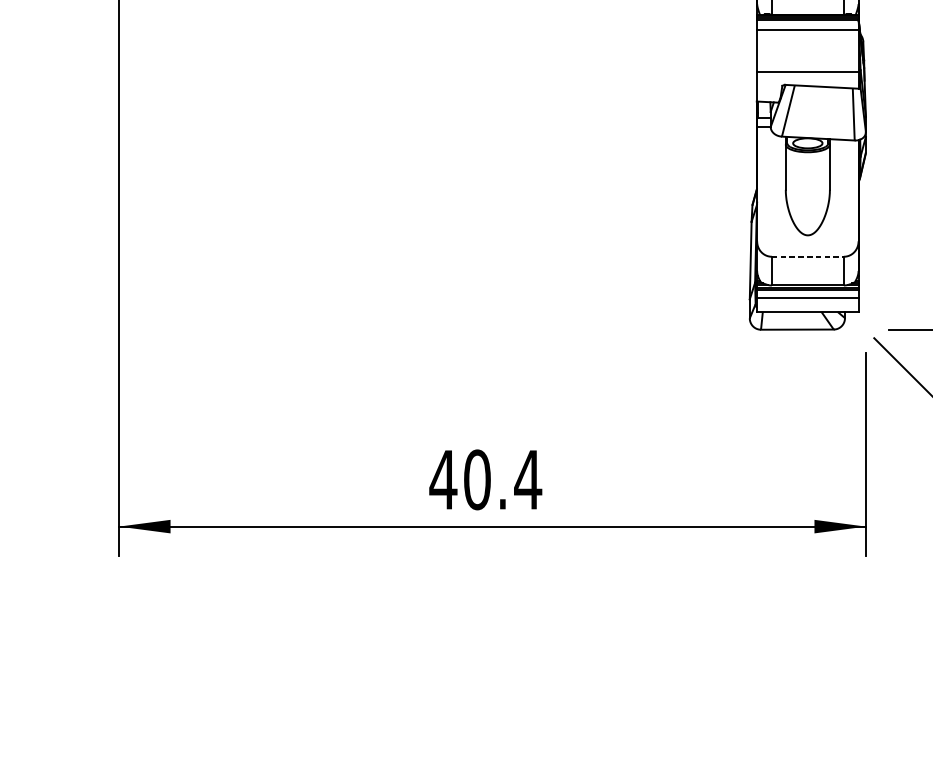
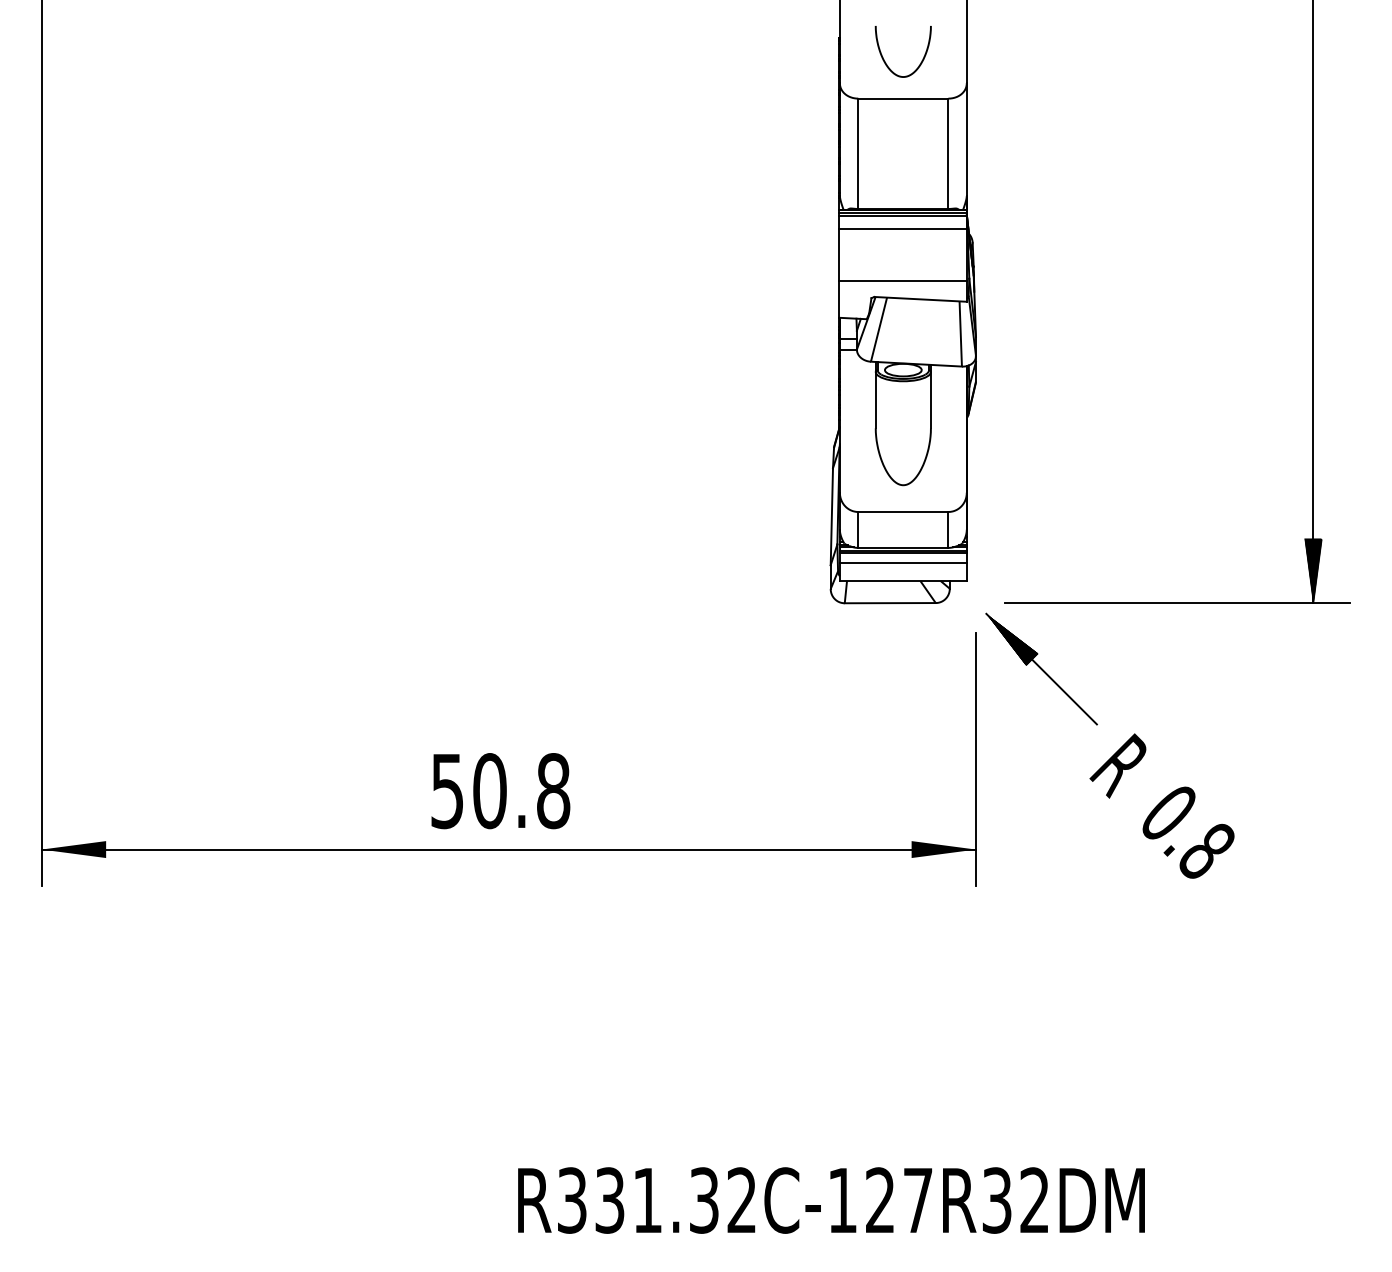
line: (807, 256) -> (903, 511), dashed -> solid
hatch: (894, 358) -> (1011, 639), added
text: (485, 480) -> (500, 791), 40.4 -> 50.8

